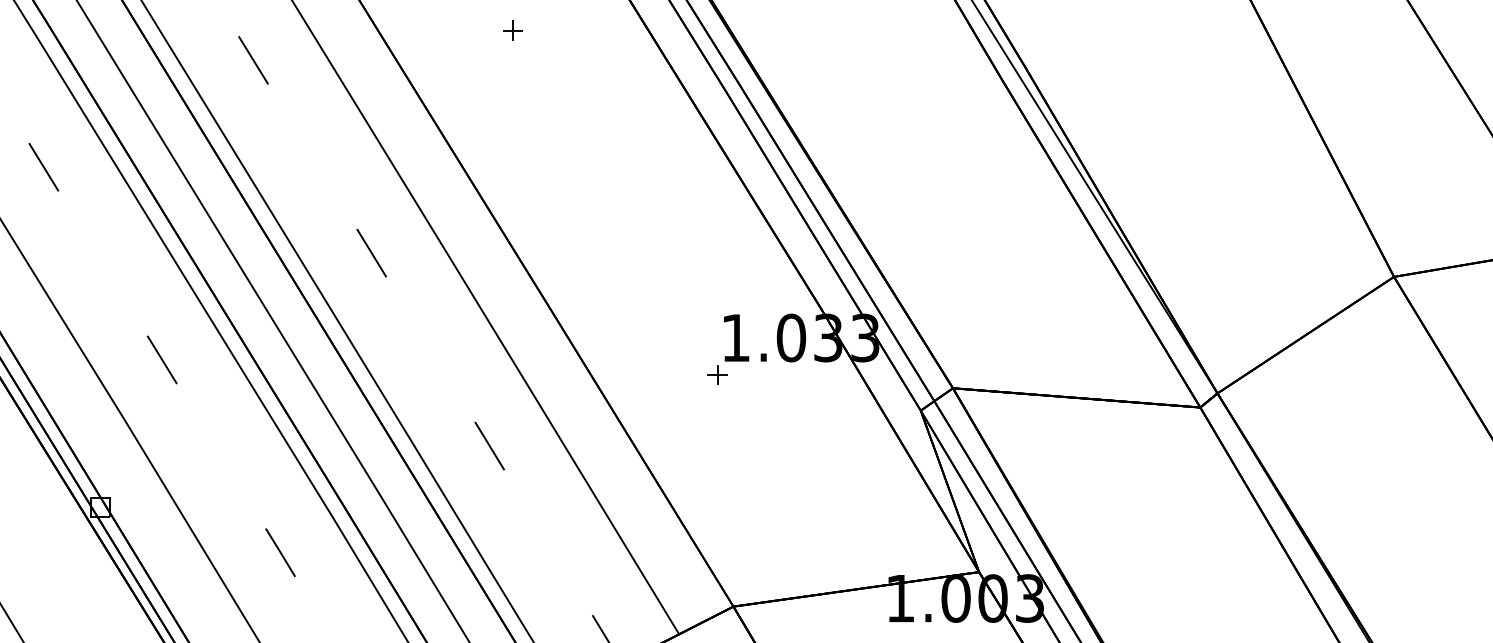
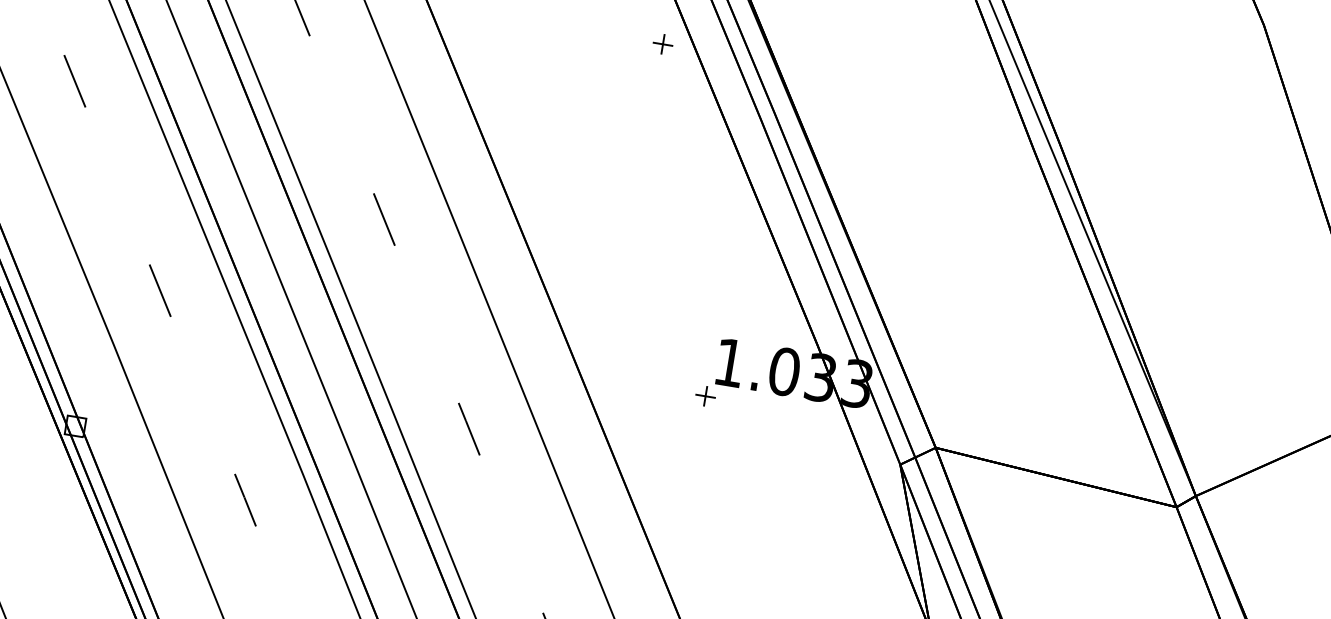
part: (512, 30) -> (662, 43), moved

